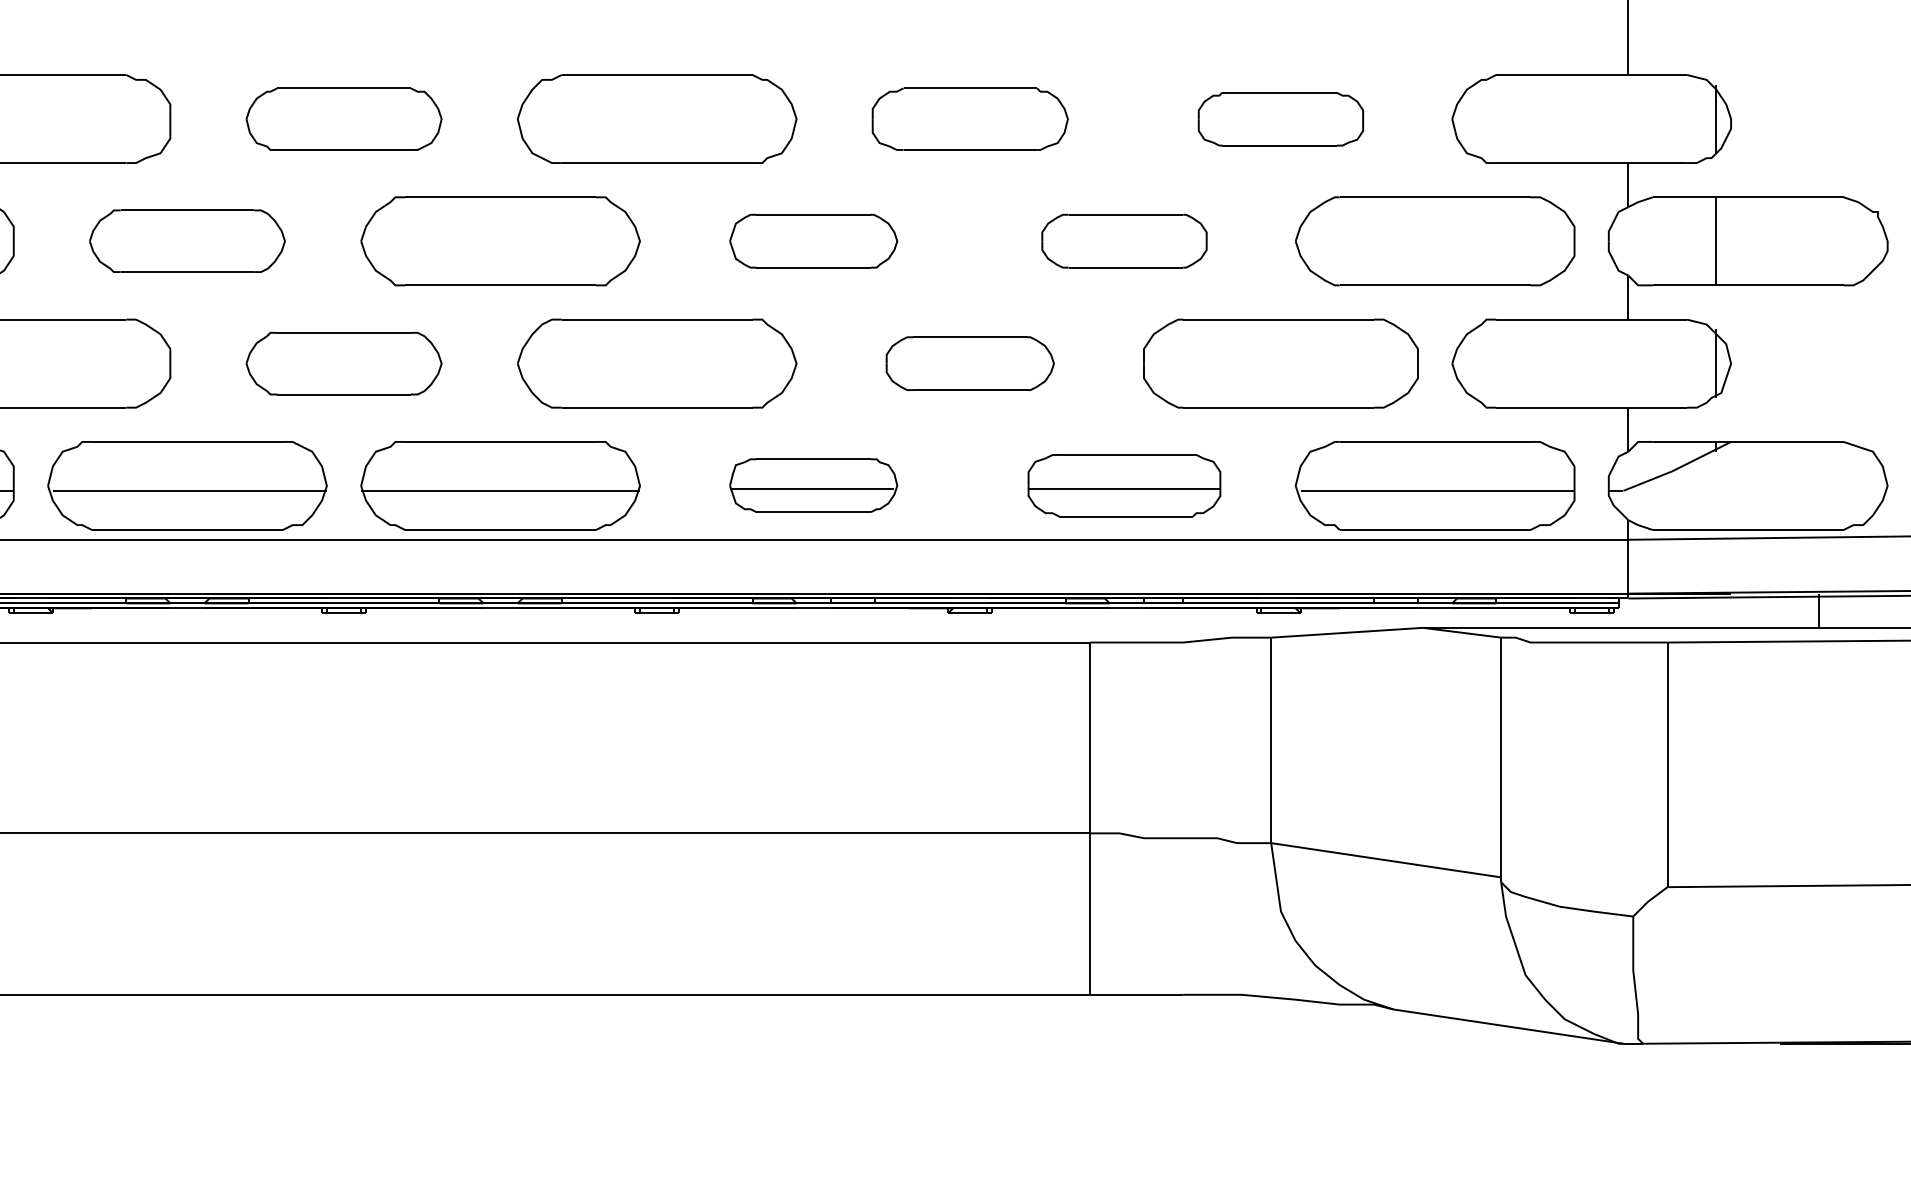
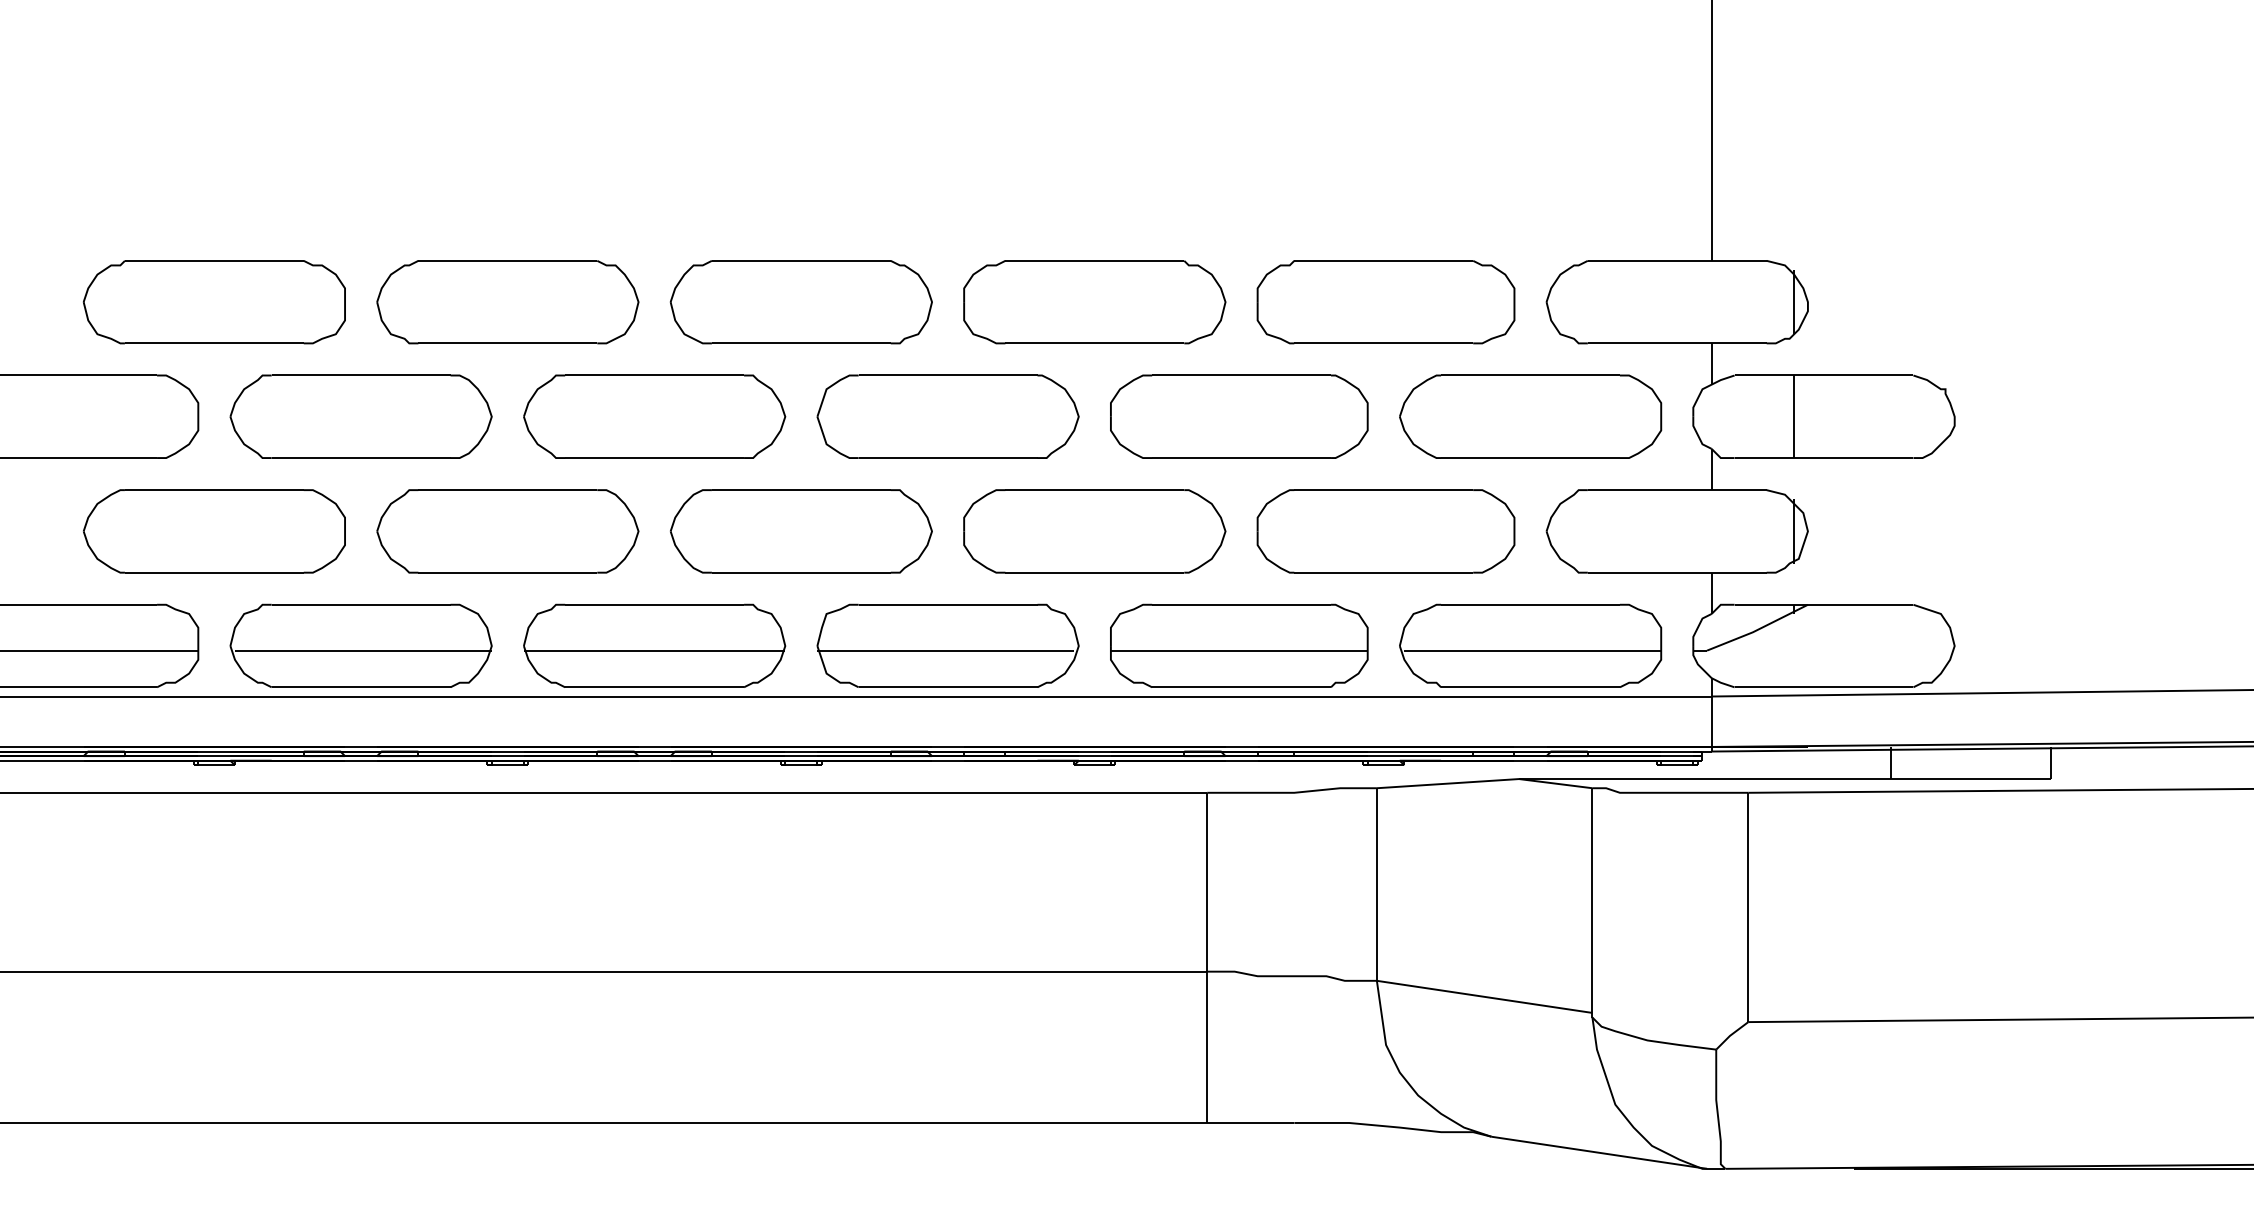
part: (343, 119) -> (507, 302), size x1.43
part: (969, 119) -> (1094, 302), size x1.43
part: (1280, 119) -> (1385, 302), size x1.67
part: (186, 241) -> (360, 416), size x1.43
part: (813, 241) -> (947, 416), size x1.67
part: (1124, 241) -> (1239, 416), size x1.67
part: (343, 363) -> (507, 531), size x1.43
part: (969, 363) -> (1094, 531), size x1.67
part: (813, 485) -> (947, 645), size x1.67
part: (1124, 485) -> (1239, 645), size x1.43

